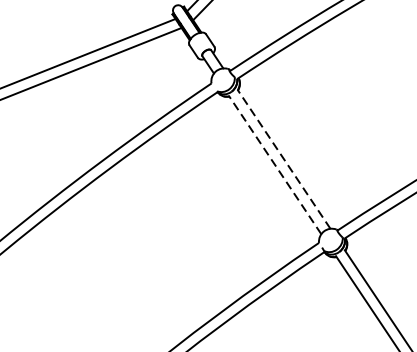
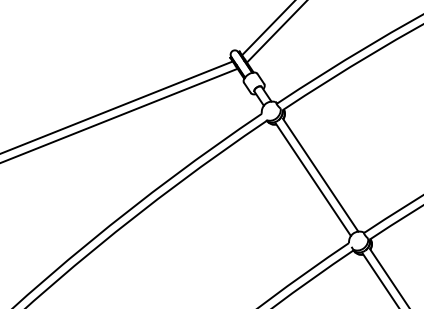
line: (283, 159) -> (320, 175), dashed -> solid
line: (275, 164) -> (313, 179), dashed -> solid

